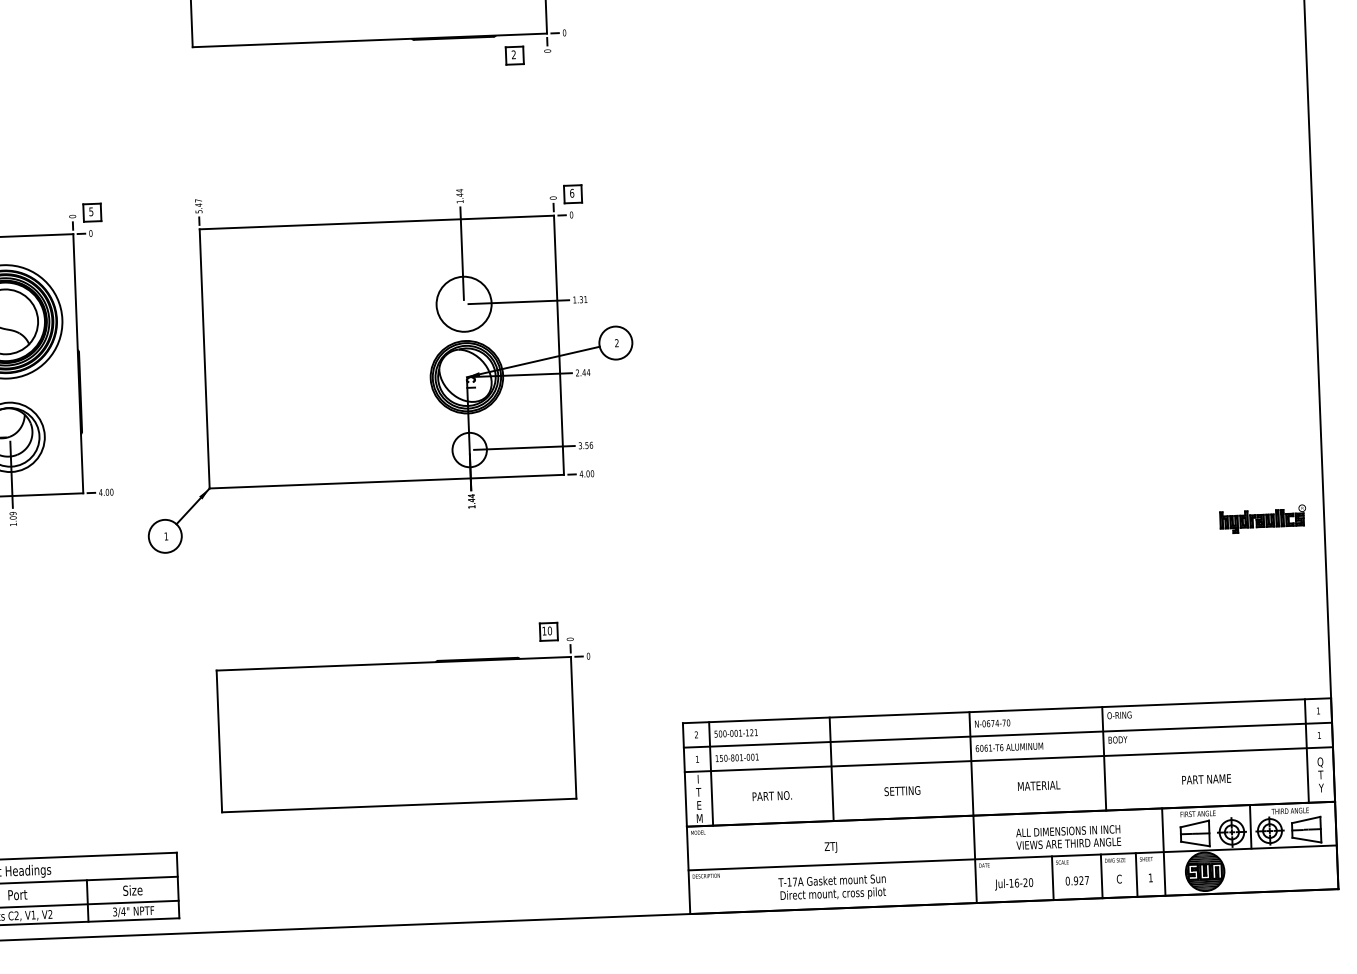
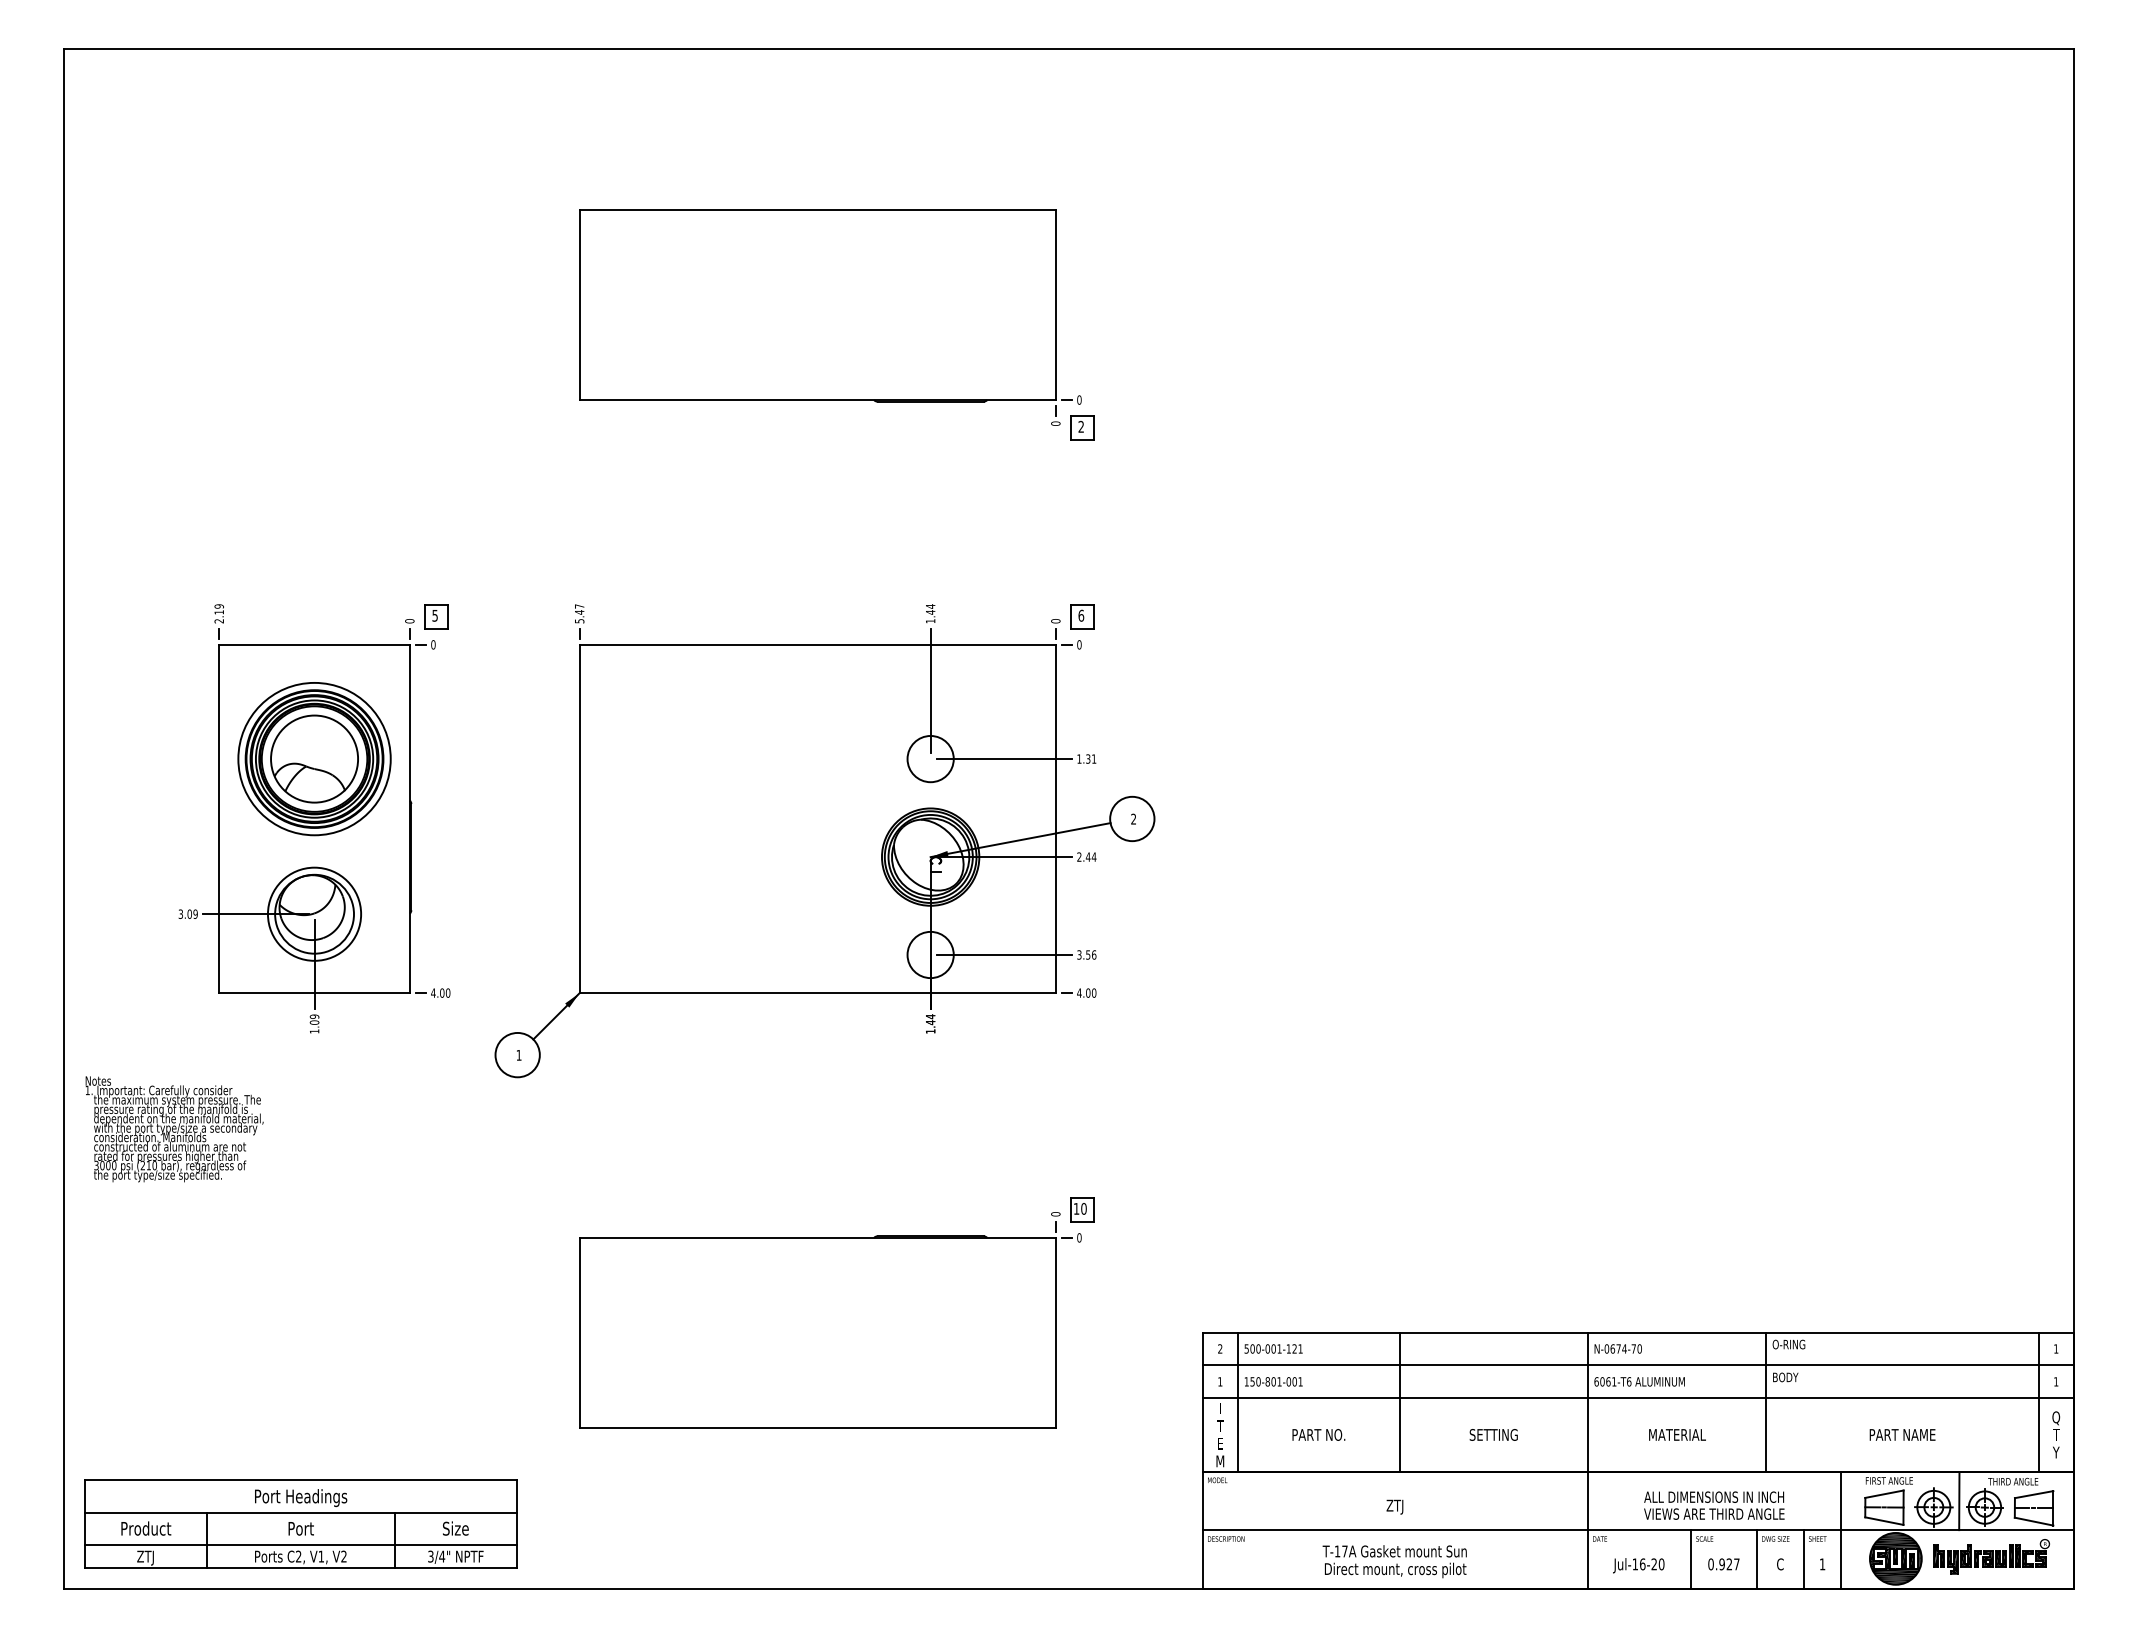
part: (514, 55) -> (1082, 427), moved
circle: (463, 303) -> (930, 758), size x0.62
part: (1262, 519) -> (1991, 1556), moved
part: (548, 631) -> (1082, 1209), moved

